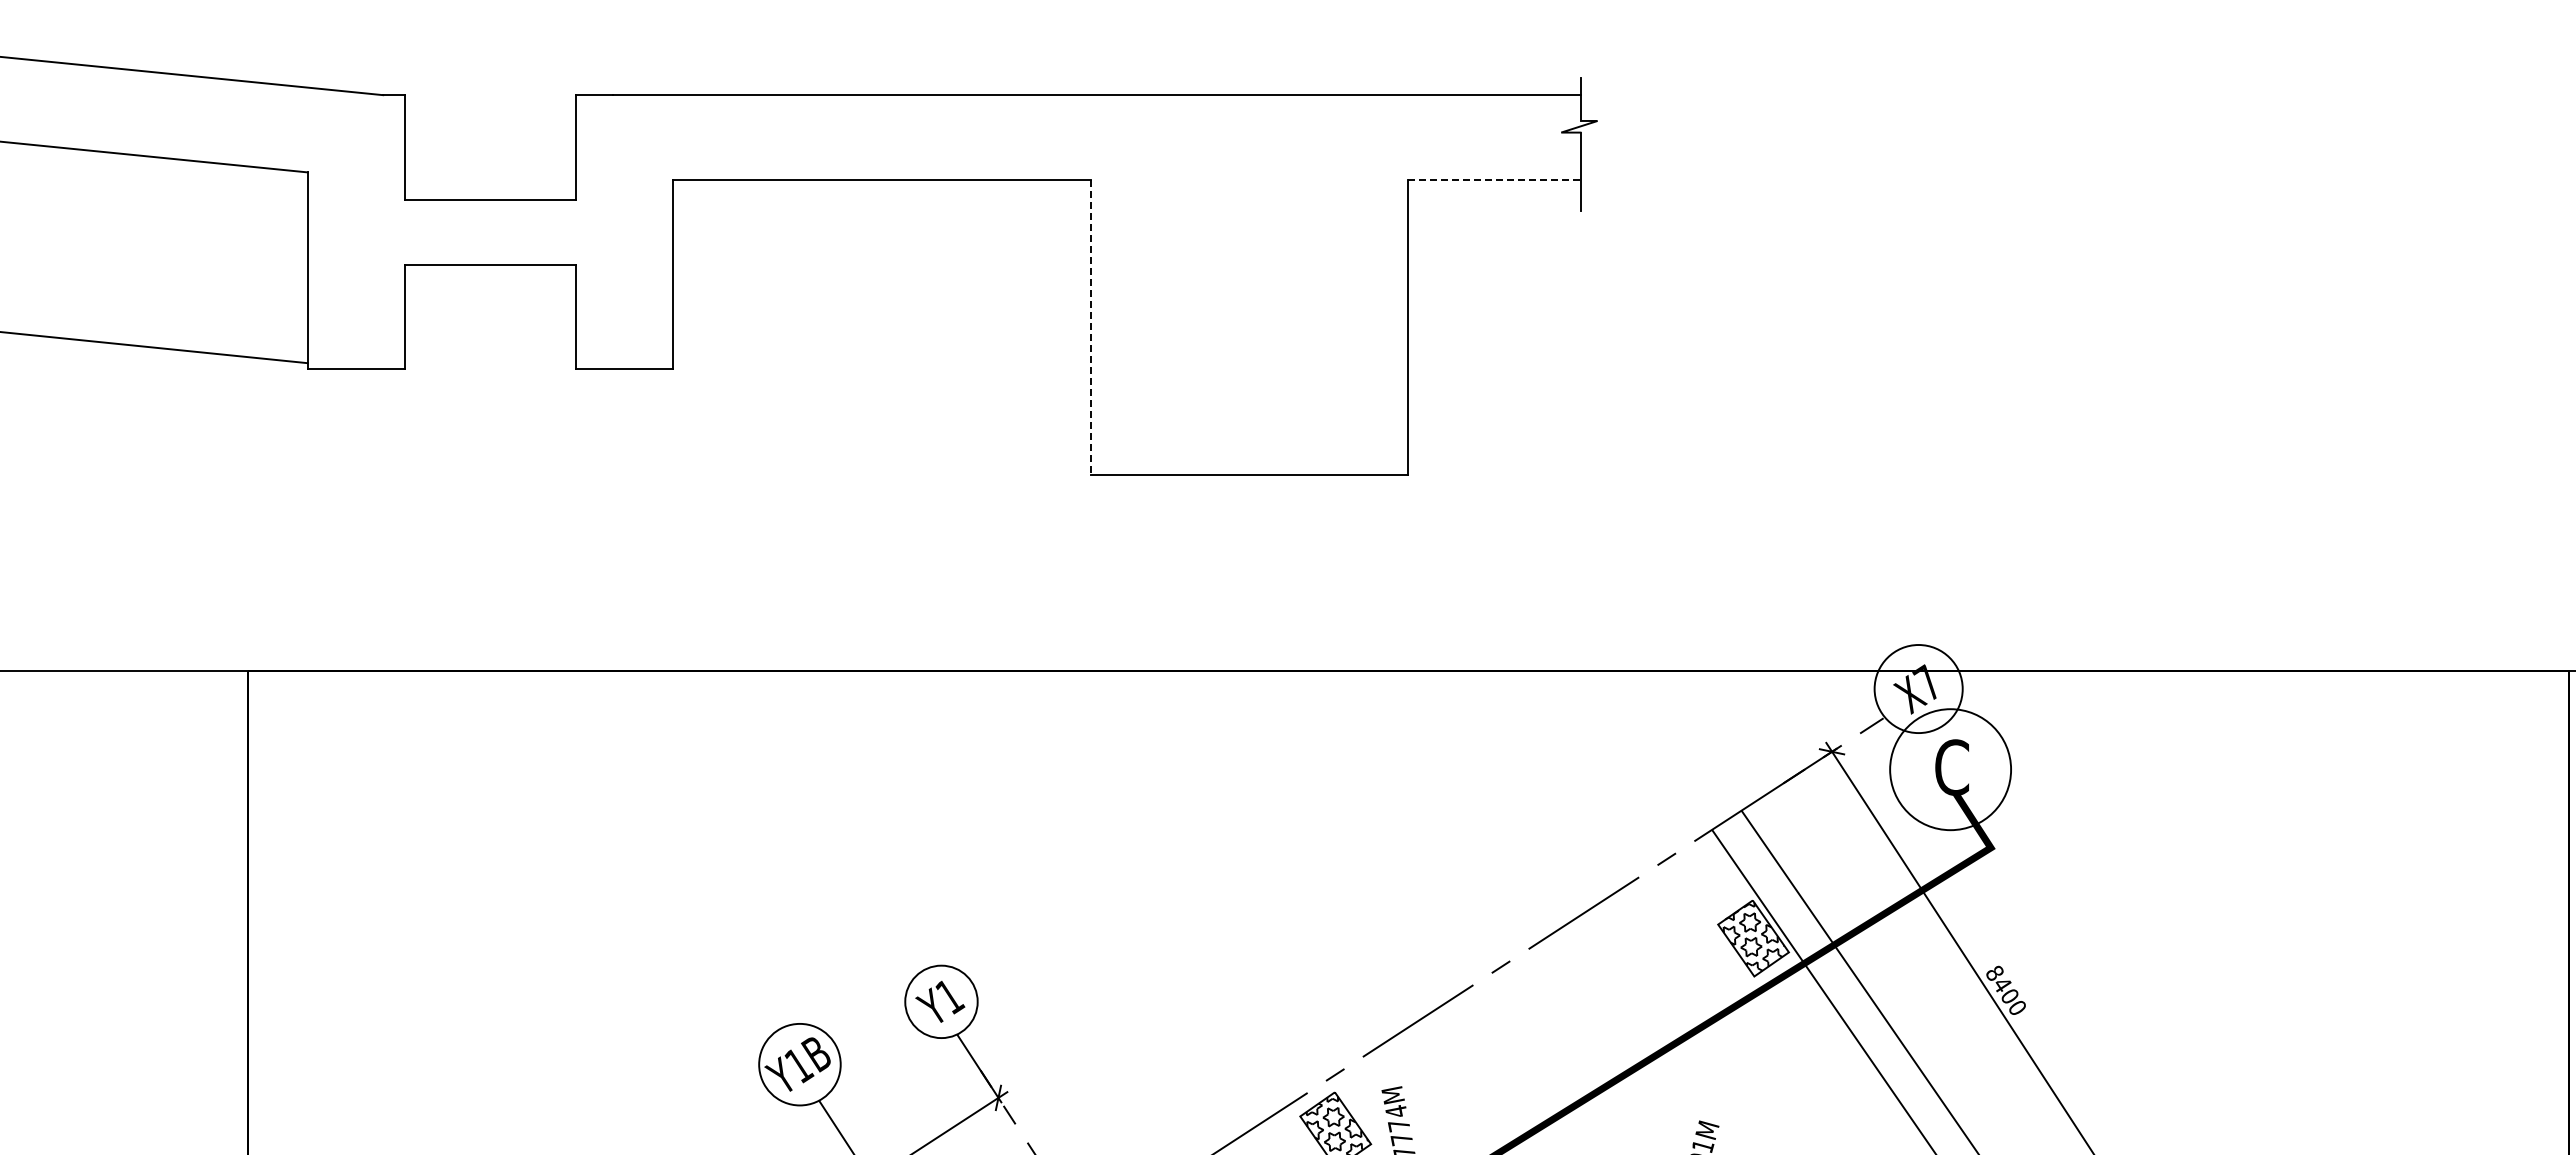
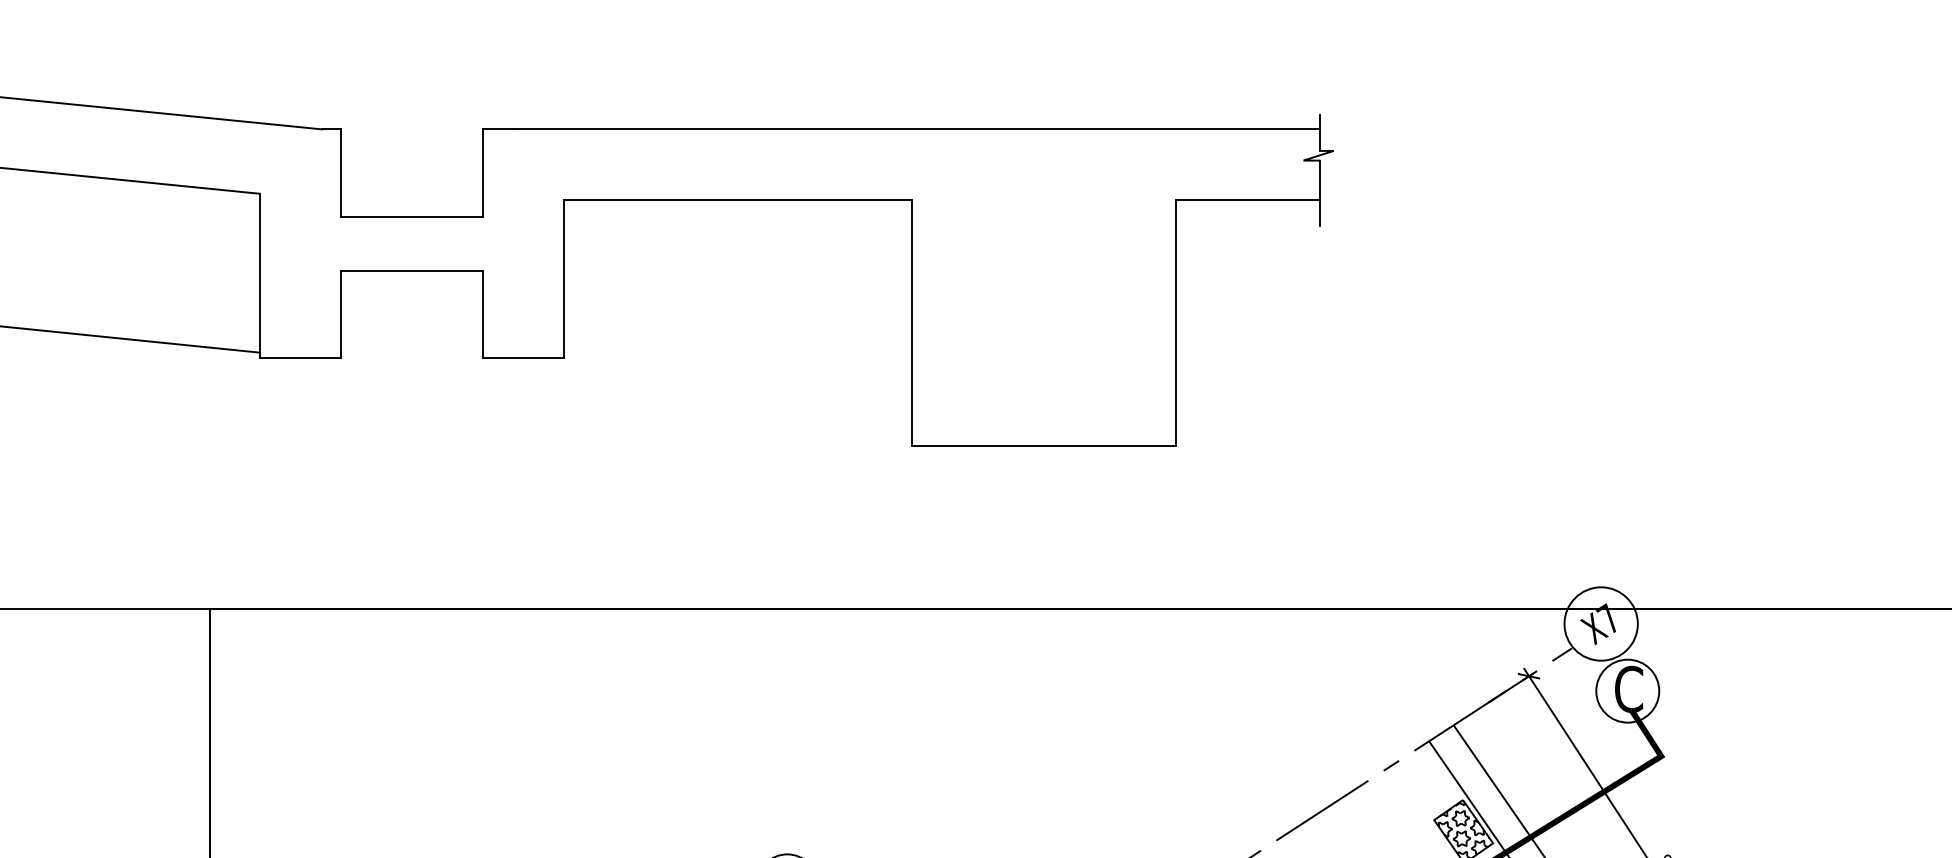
line: (1494, 179) -> (1247, 199), dashed -> solid
line: (1091, 327) -> (912, 322), dashed -> solid
circle: (1950, 769) -> (1627, 691), size x0.62

